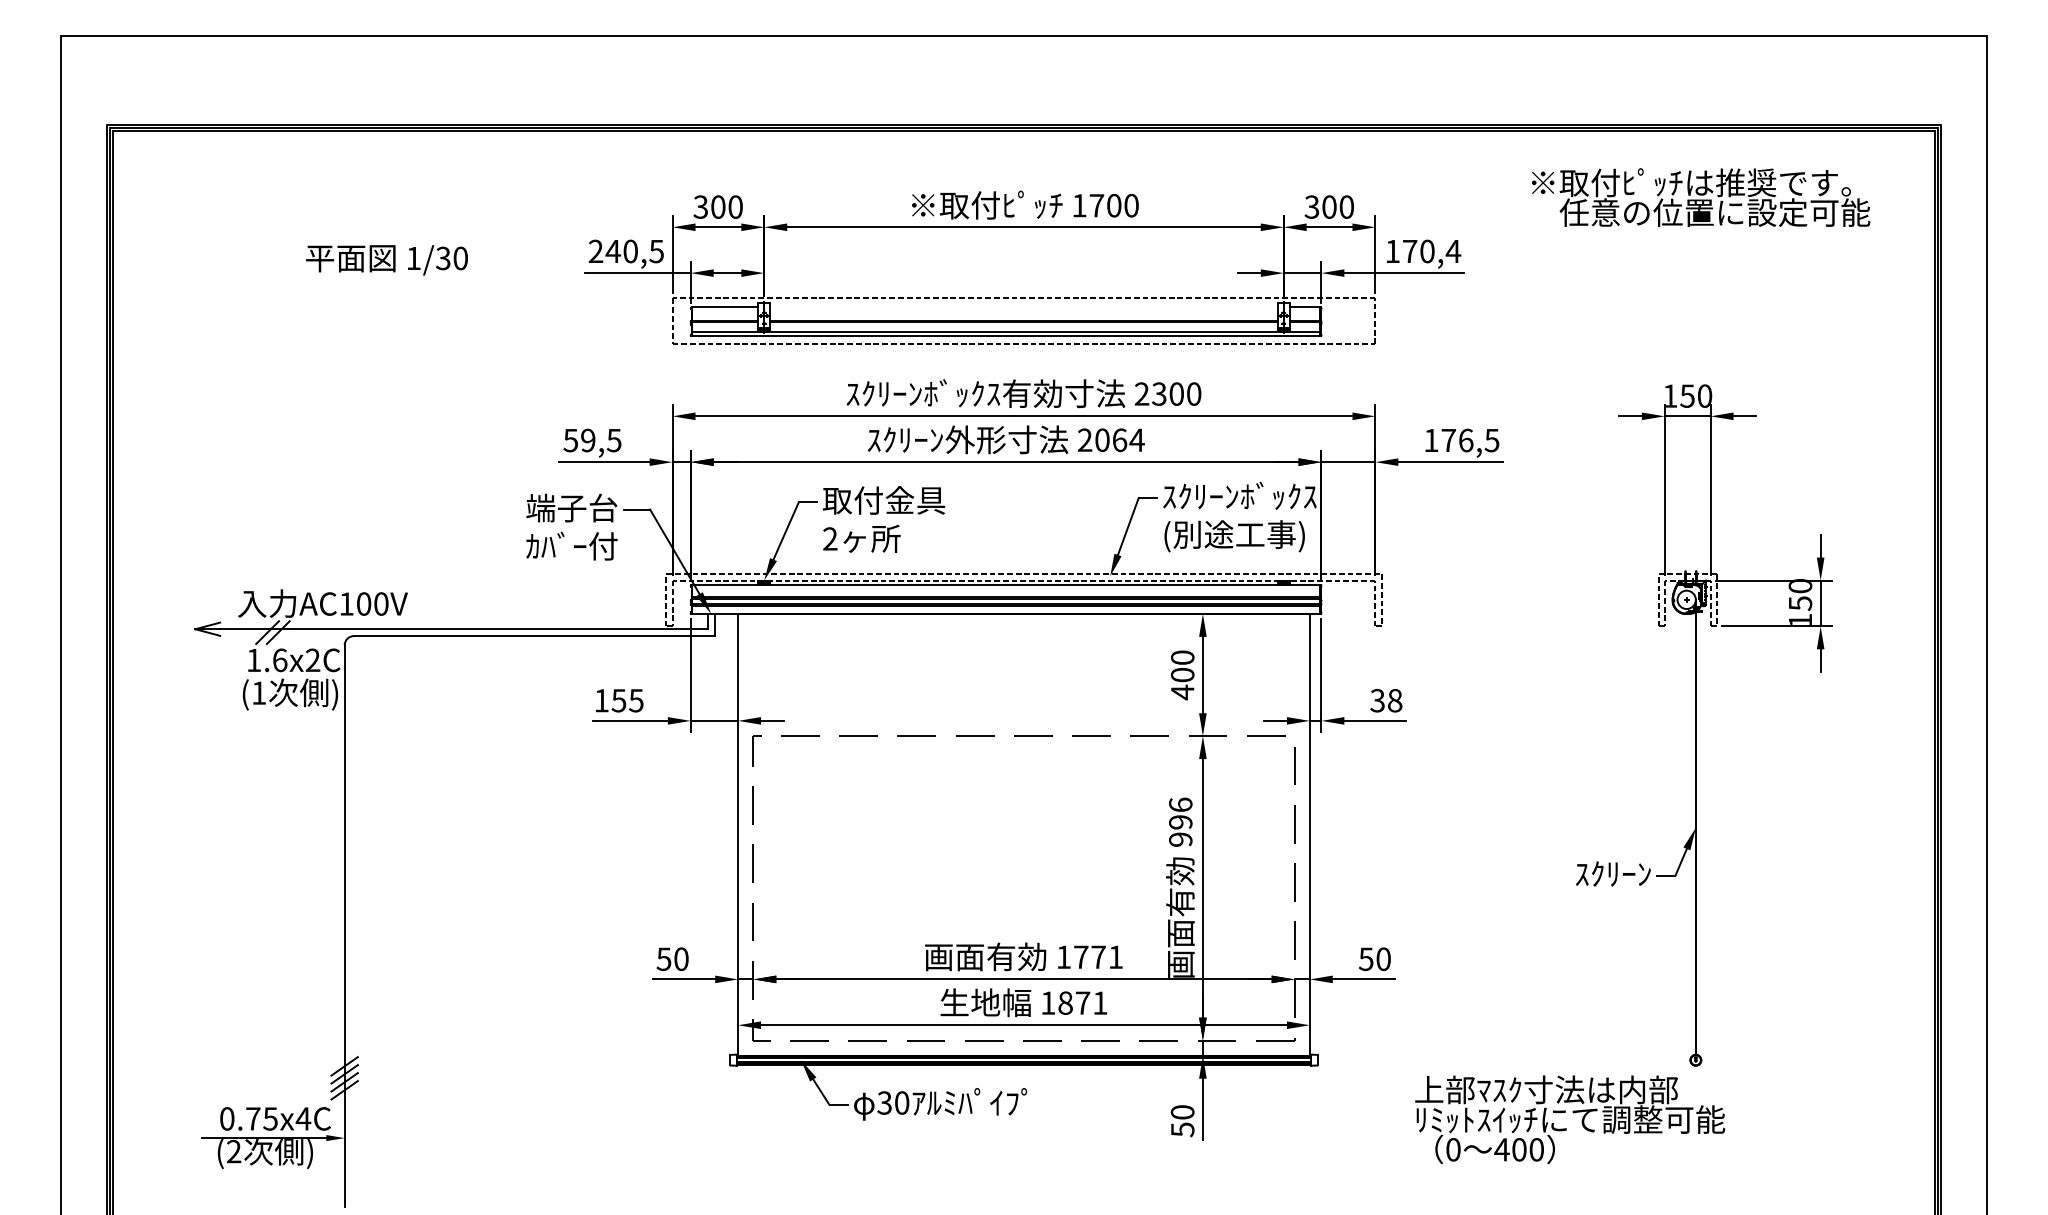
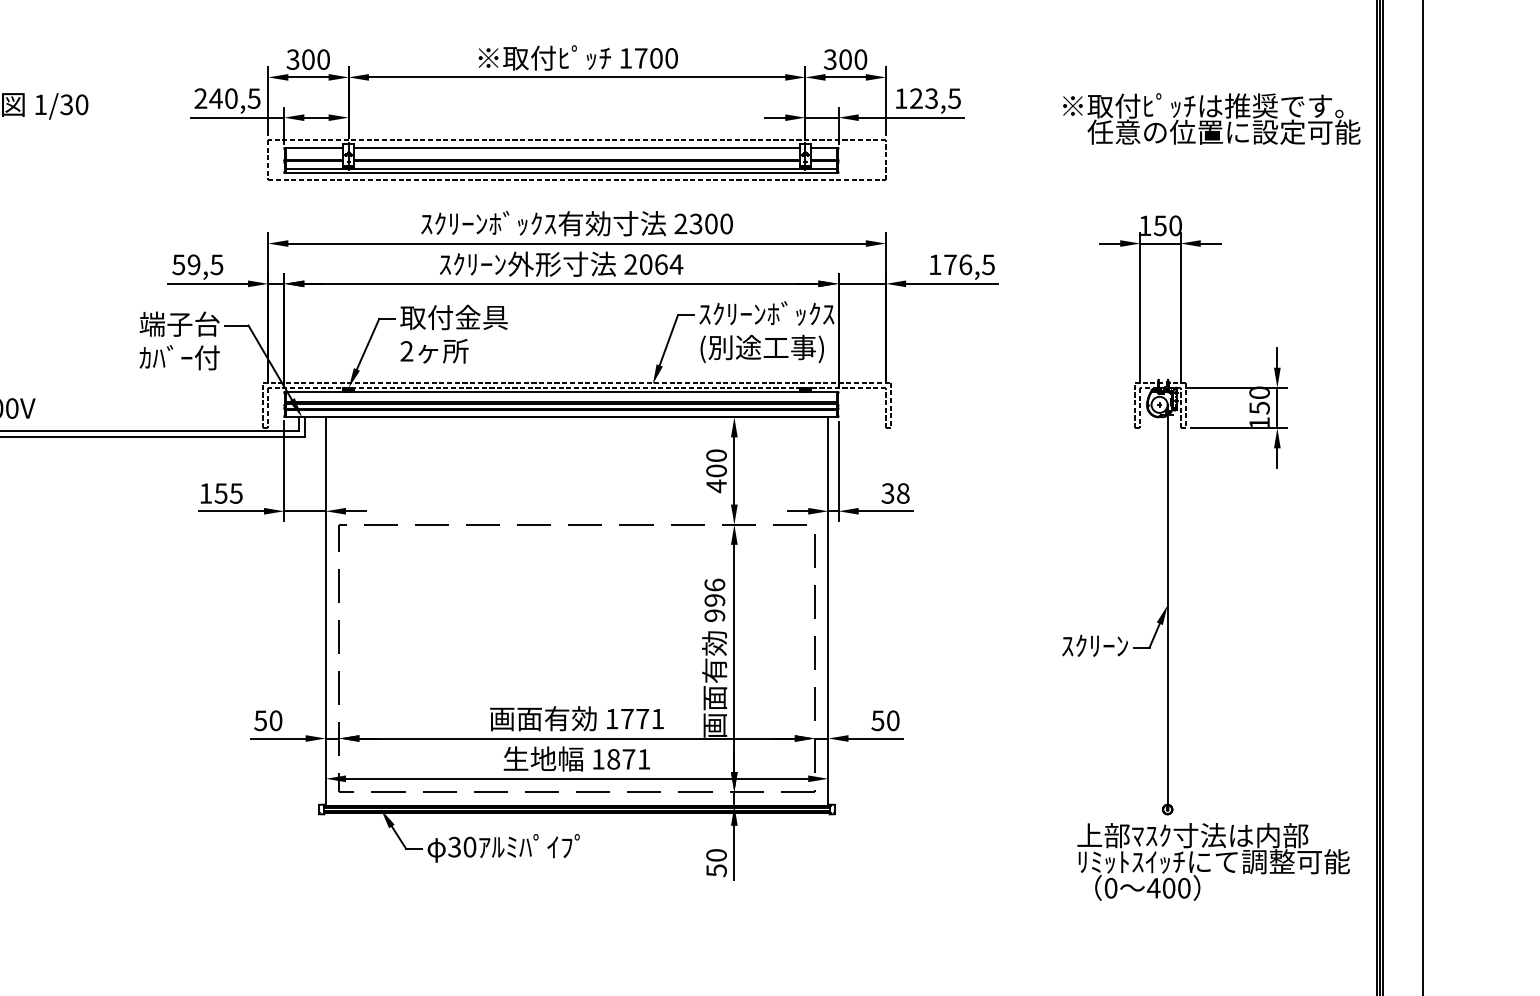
text: (1701, 197) -> (1212, 118), moved
text: (1432, 251) -> (936, 98), 170,4 -> 123,5
line: (1023, 307) -> (576, 147), added
text: (1570, 1119) -> (1213, 861), moved

